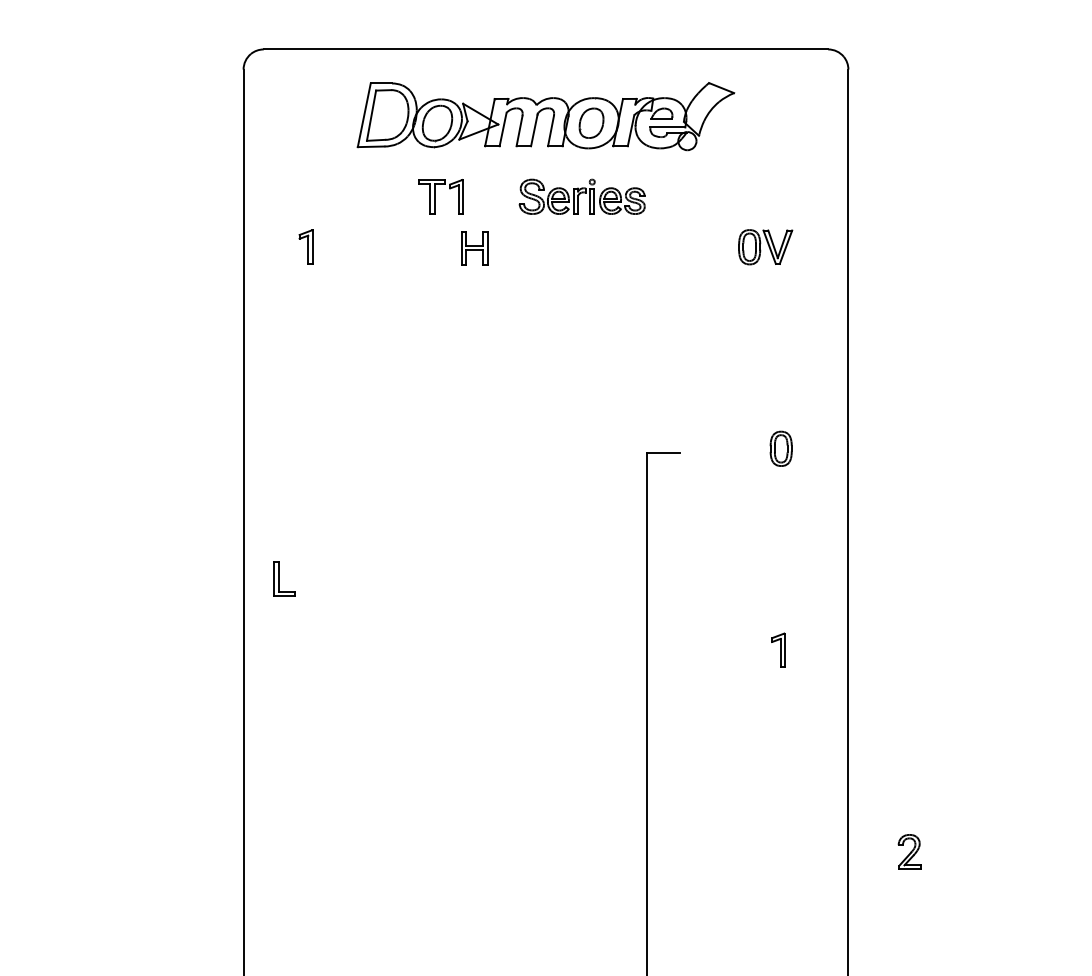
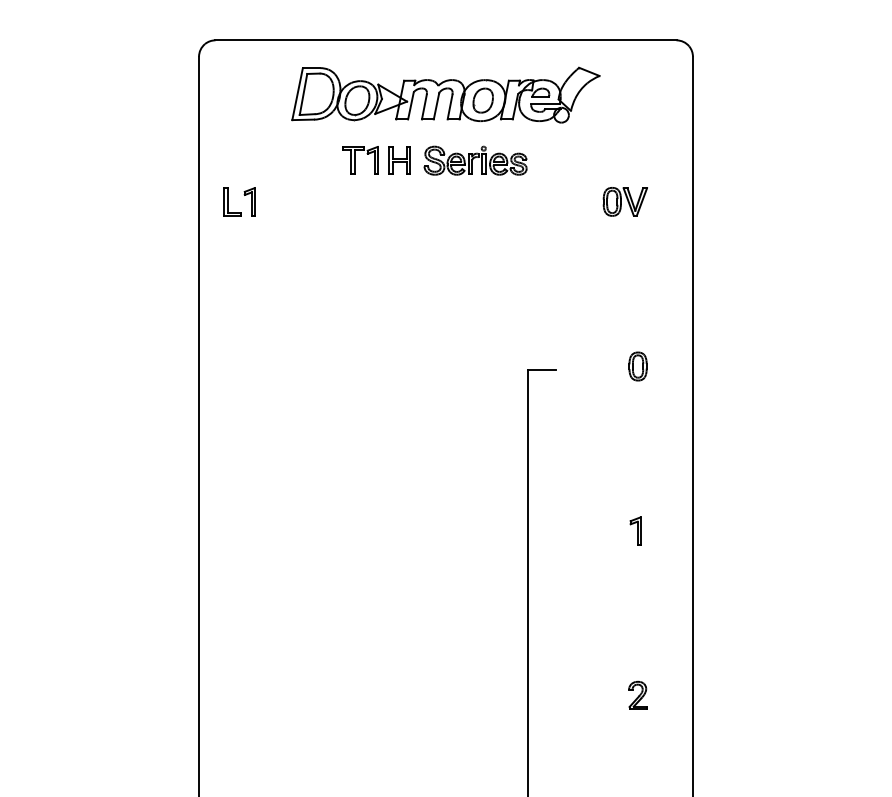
part: (474, 247) -> (399, 160), moved
part: (284, 578) -> (232, 201), moved
part: (909, 850) -> (637, 694), moved

